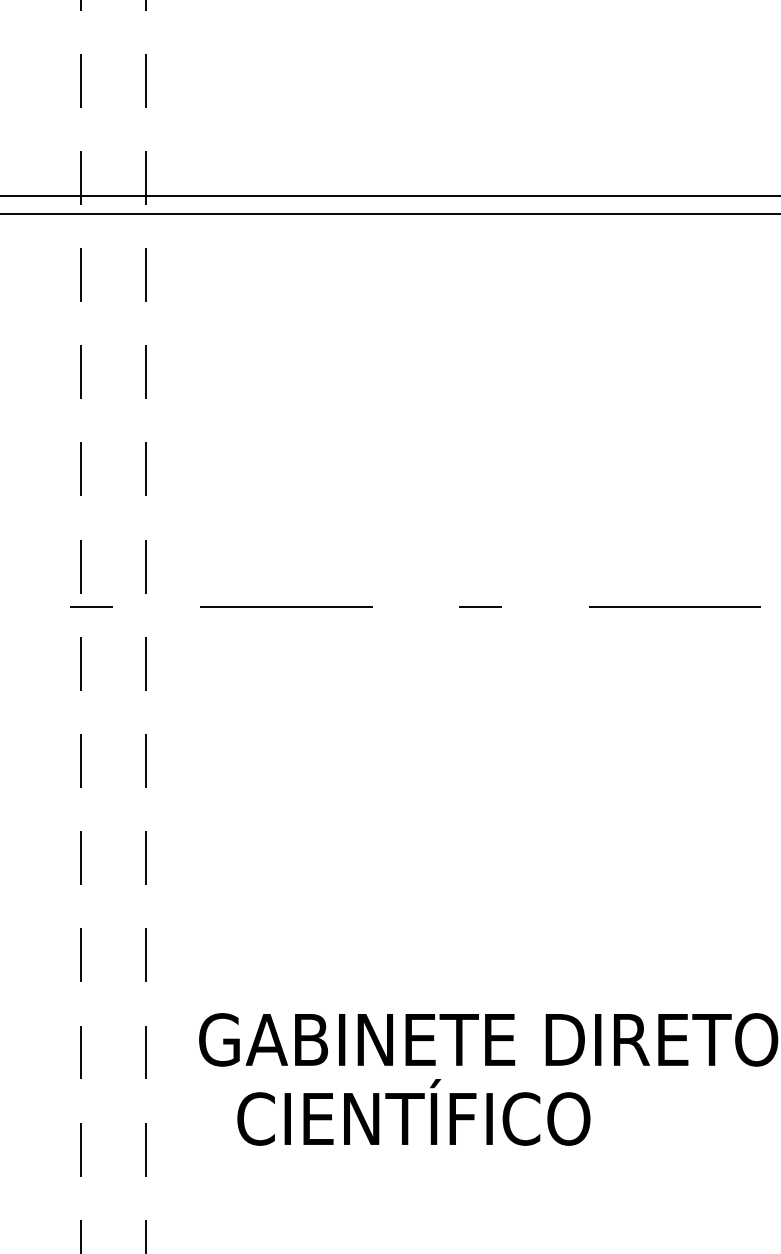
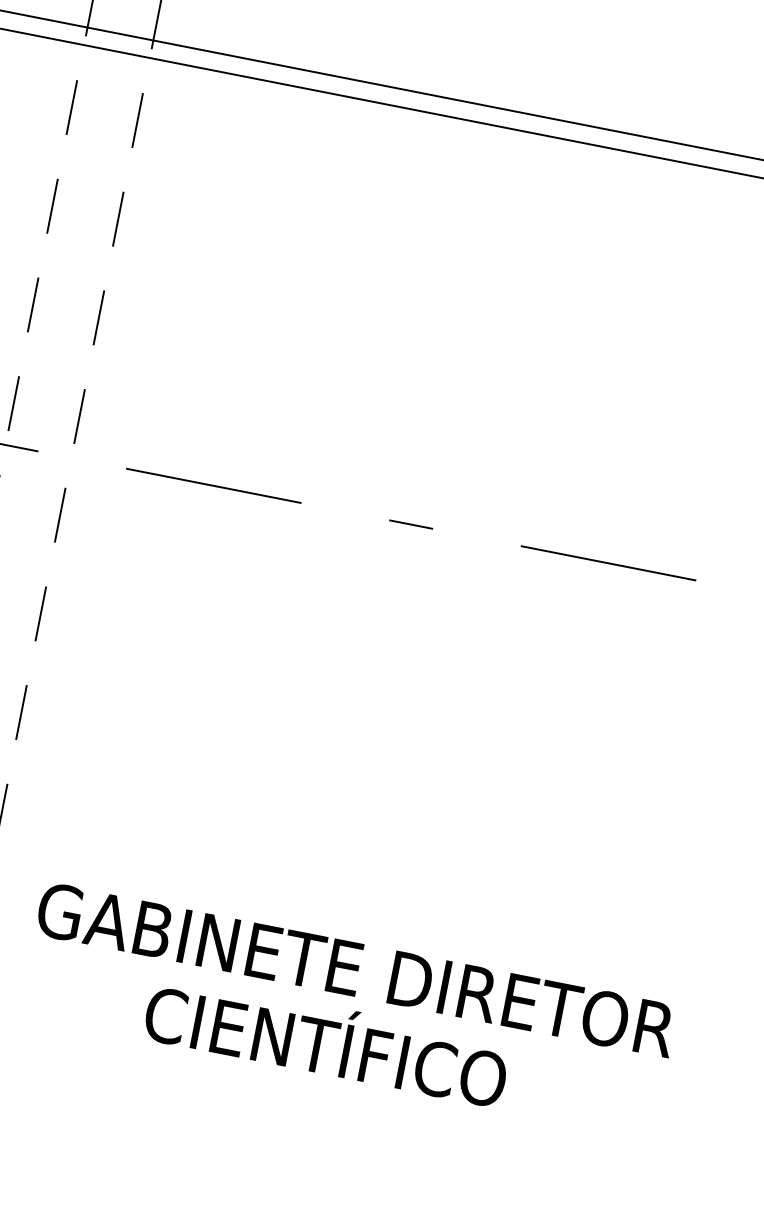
text: (413, 1112) -> (326, 1040), moved

